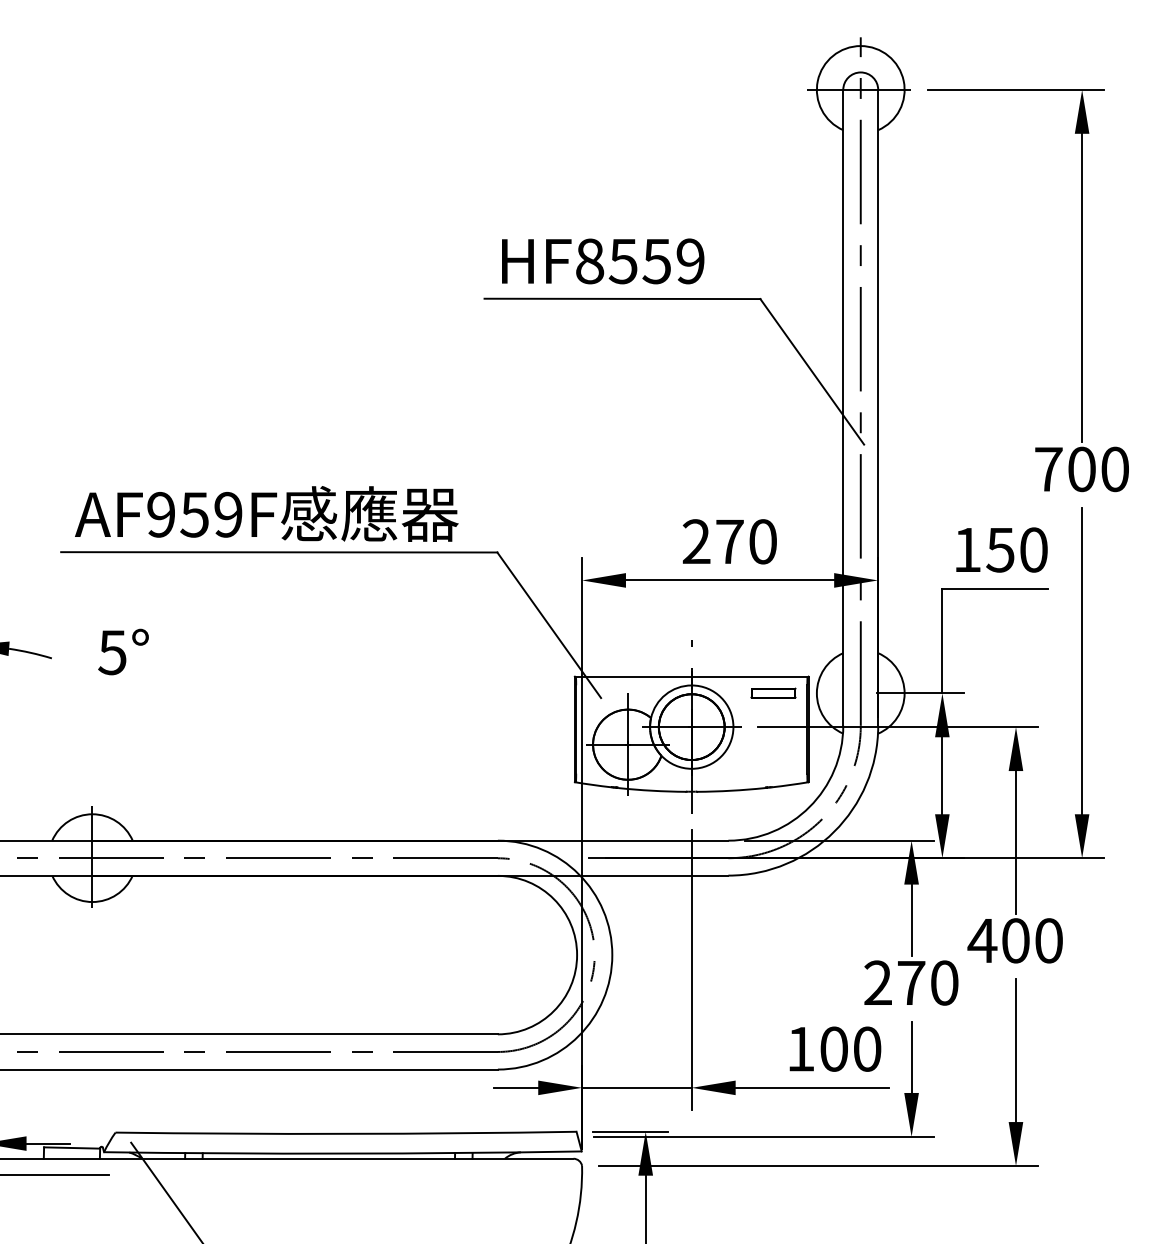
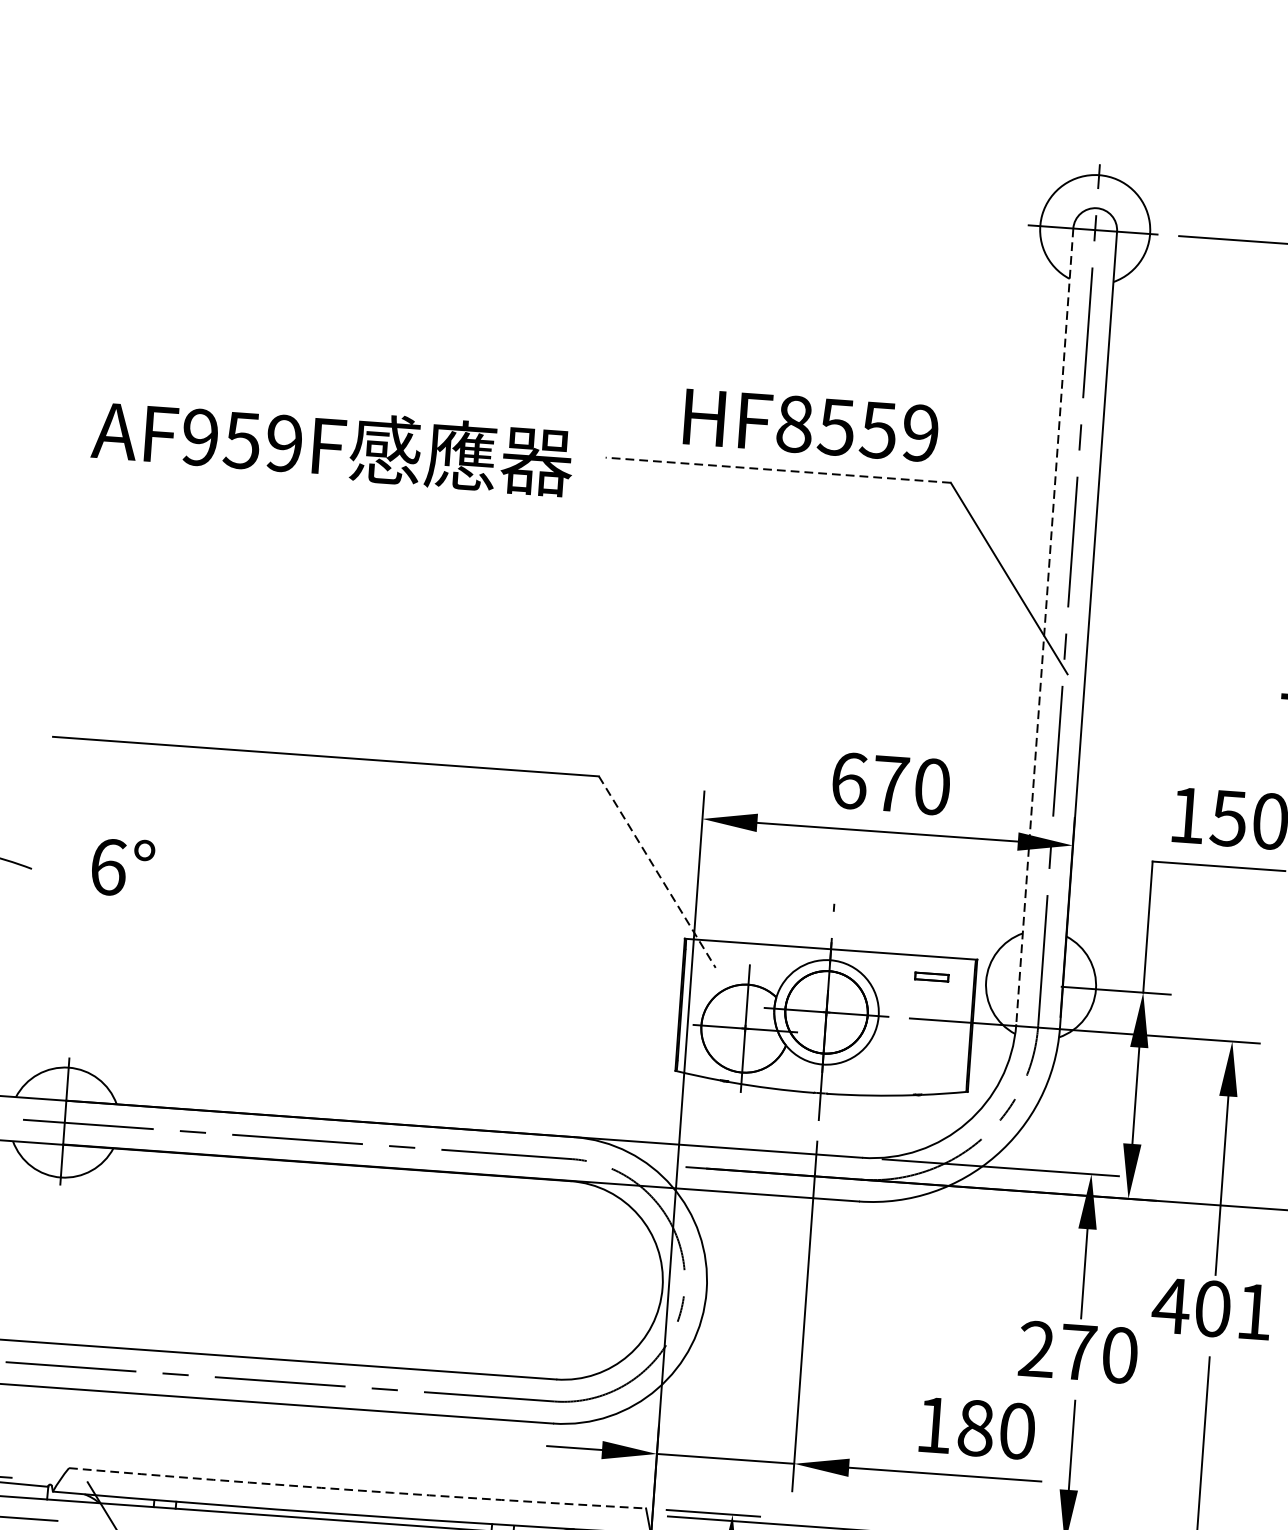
text: (603, 261) -> (811, 425), moved
line: (622, 298) -> (778, 469), solid -> dashed
line: (843, 407) -> (1045, 625), solid -> dashed
text: (266, 513) -> (332, 445), moved
text: (696, 541) -> (849, 780), 270 -> 670
line: (549, 625) -> (657, 872), solid -> dashed
text: (112, 652) -> (108, 867), 5° -> 6°
part: (773, 692) -> (931, 976), size x0.6
text: (1048, 940) -> (1253, 1311), 400 -> 401
text: (834, 1048) -> (976, 1427), 100 -> 180
arc: (346, 1133) -> (357, 1489), solid -> dashed

